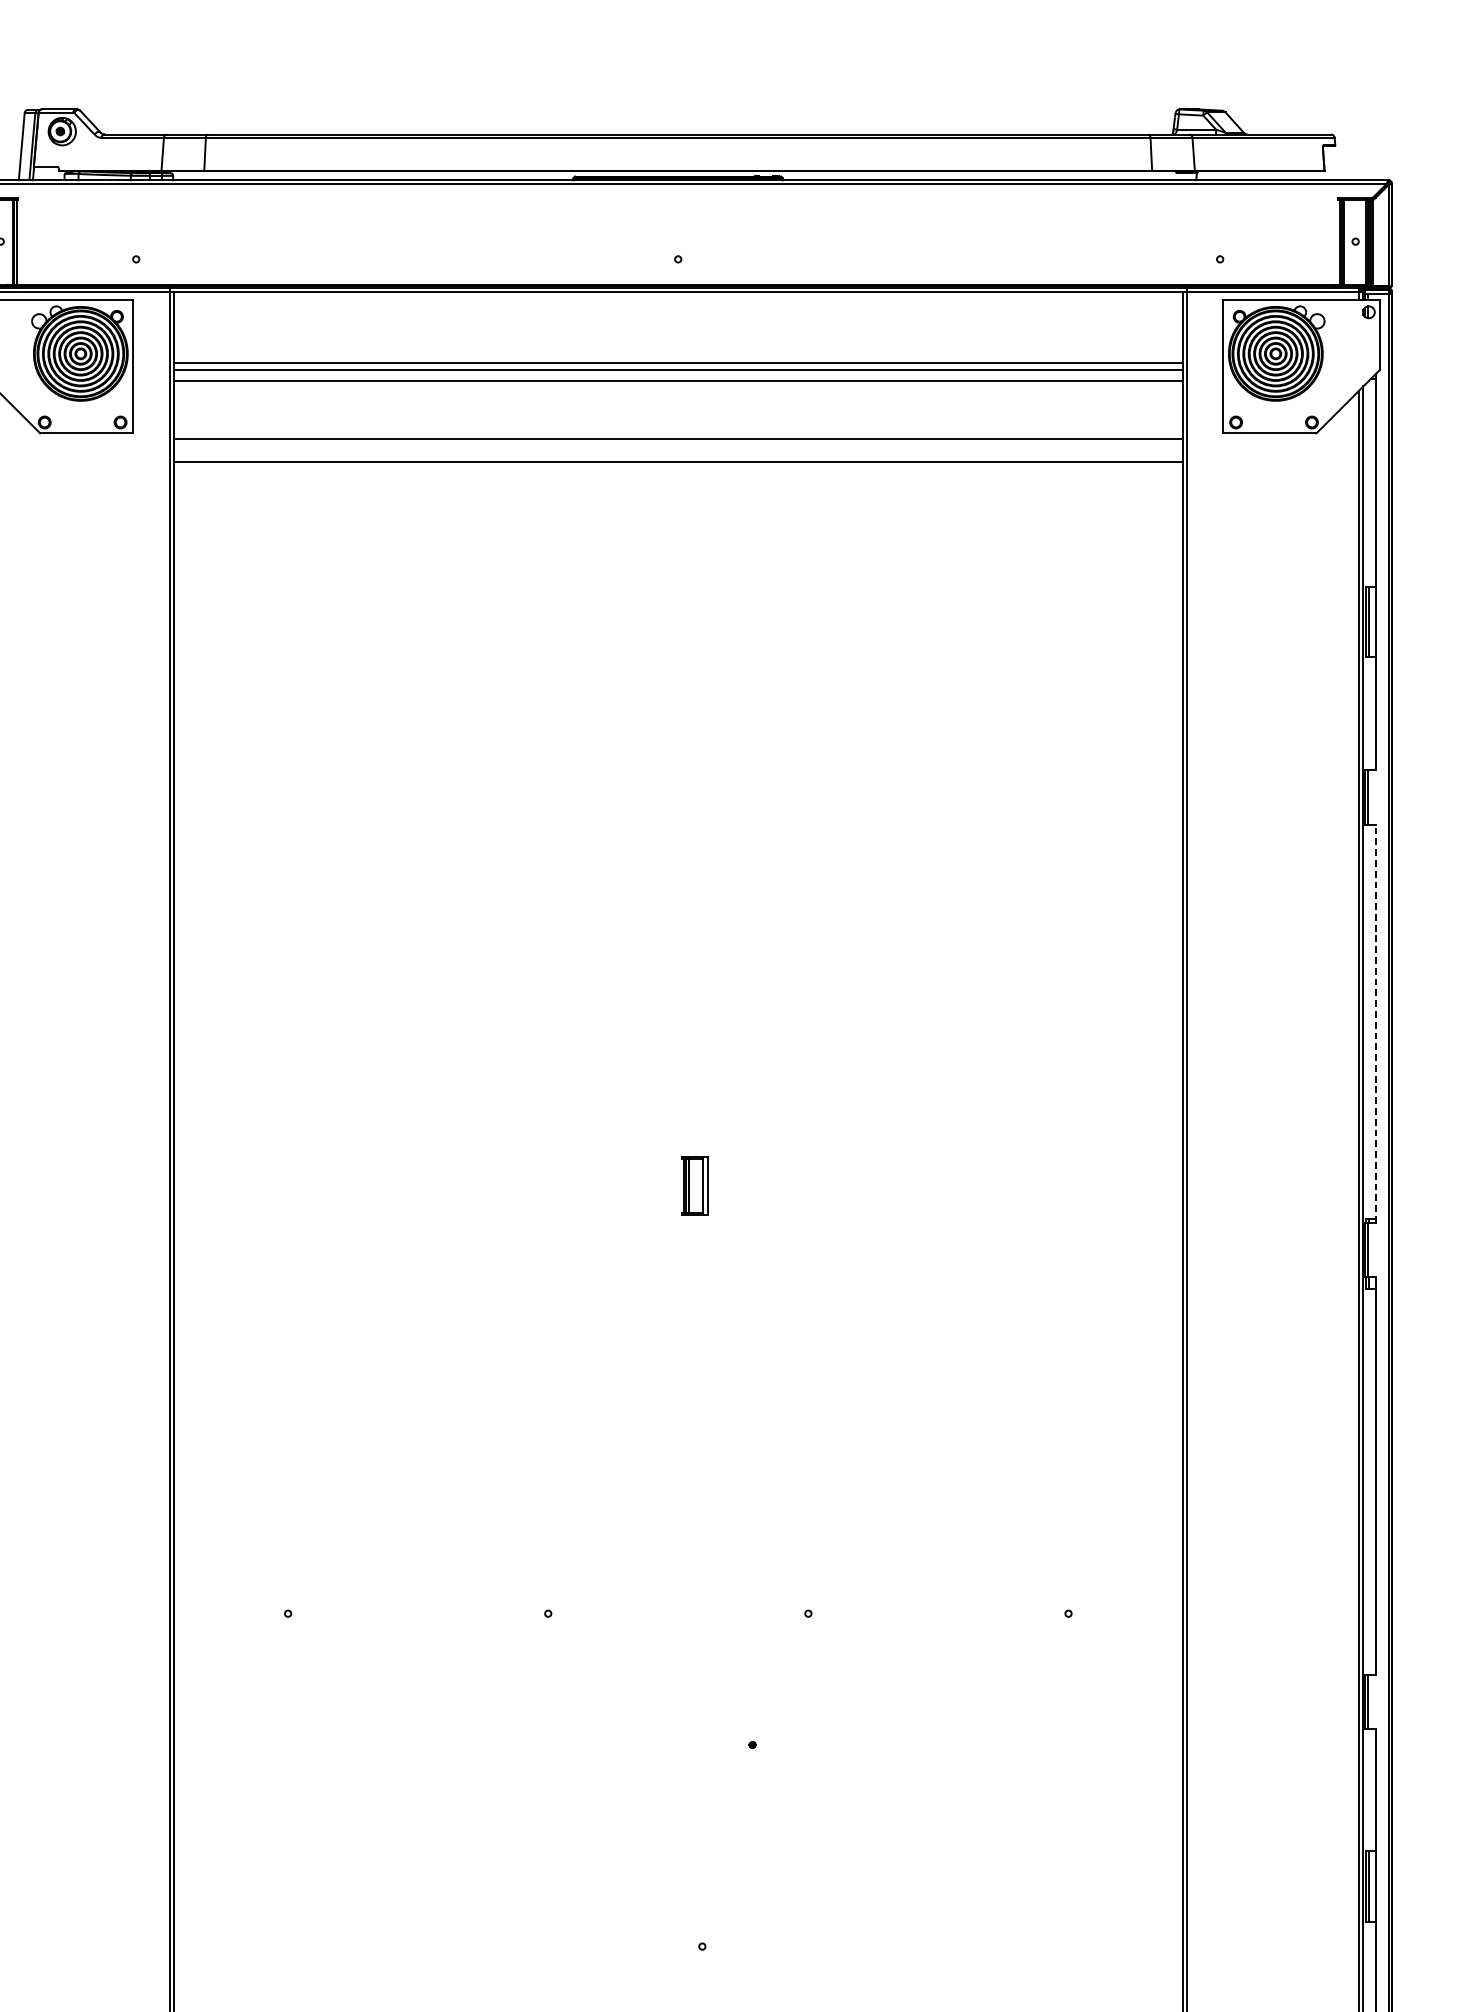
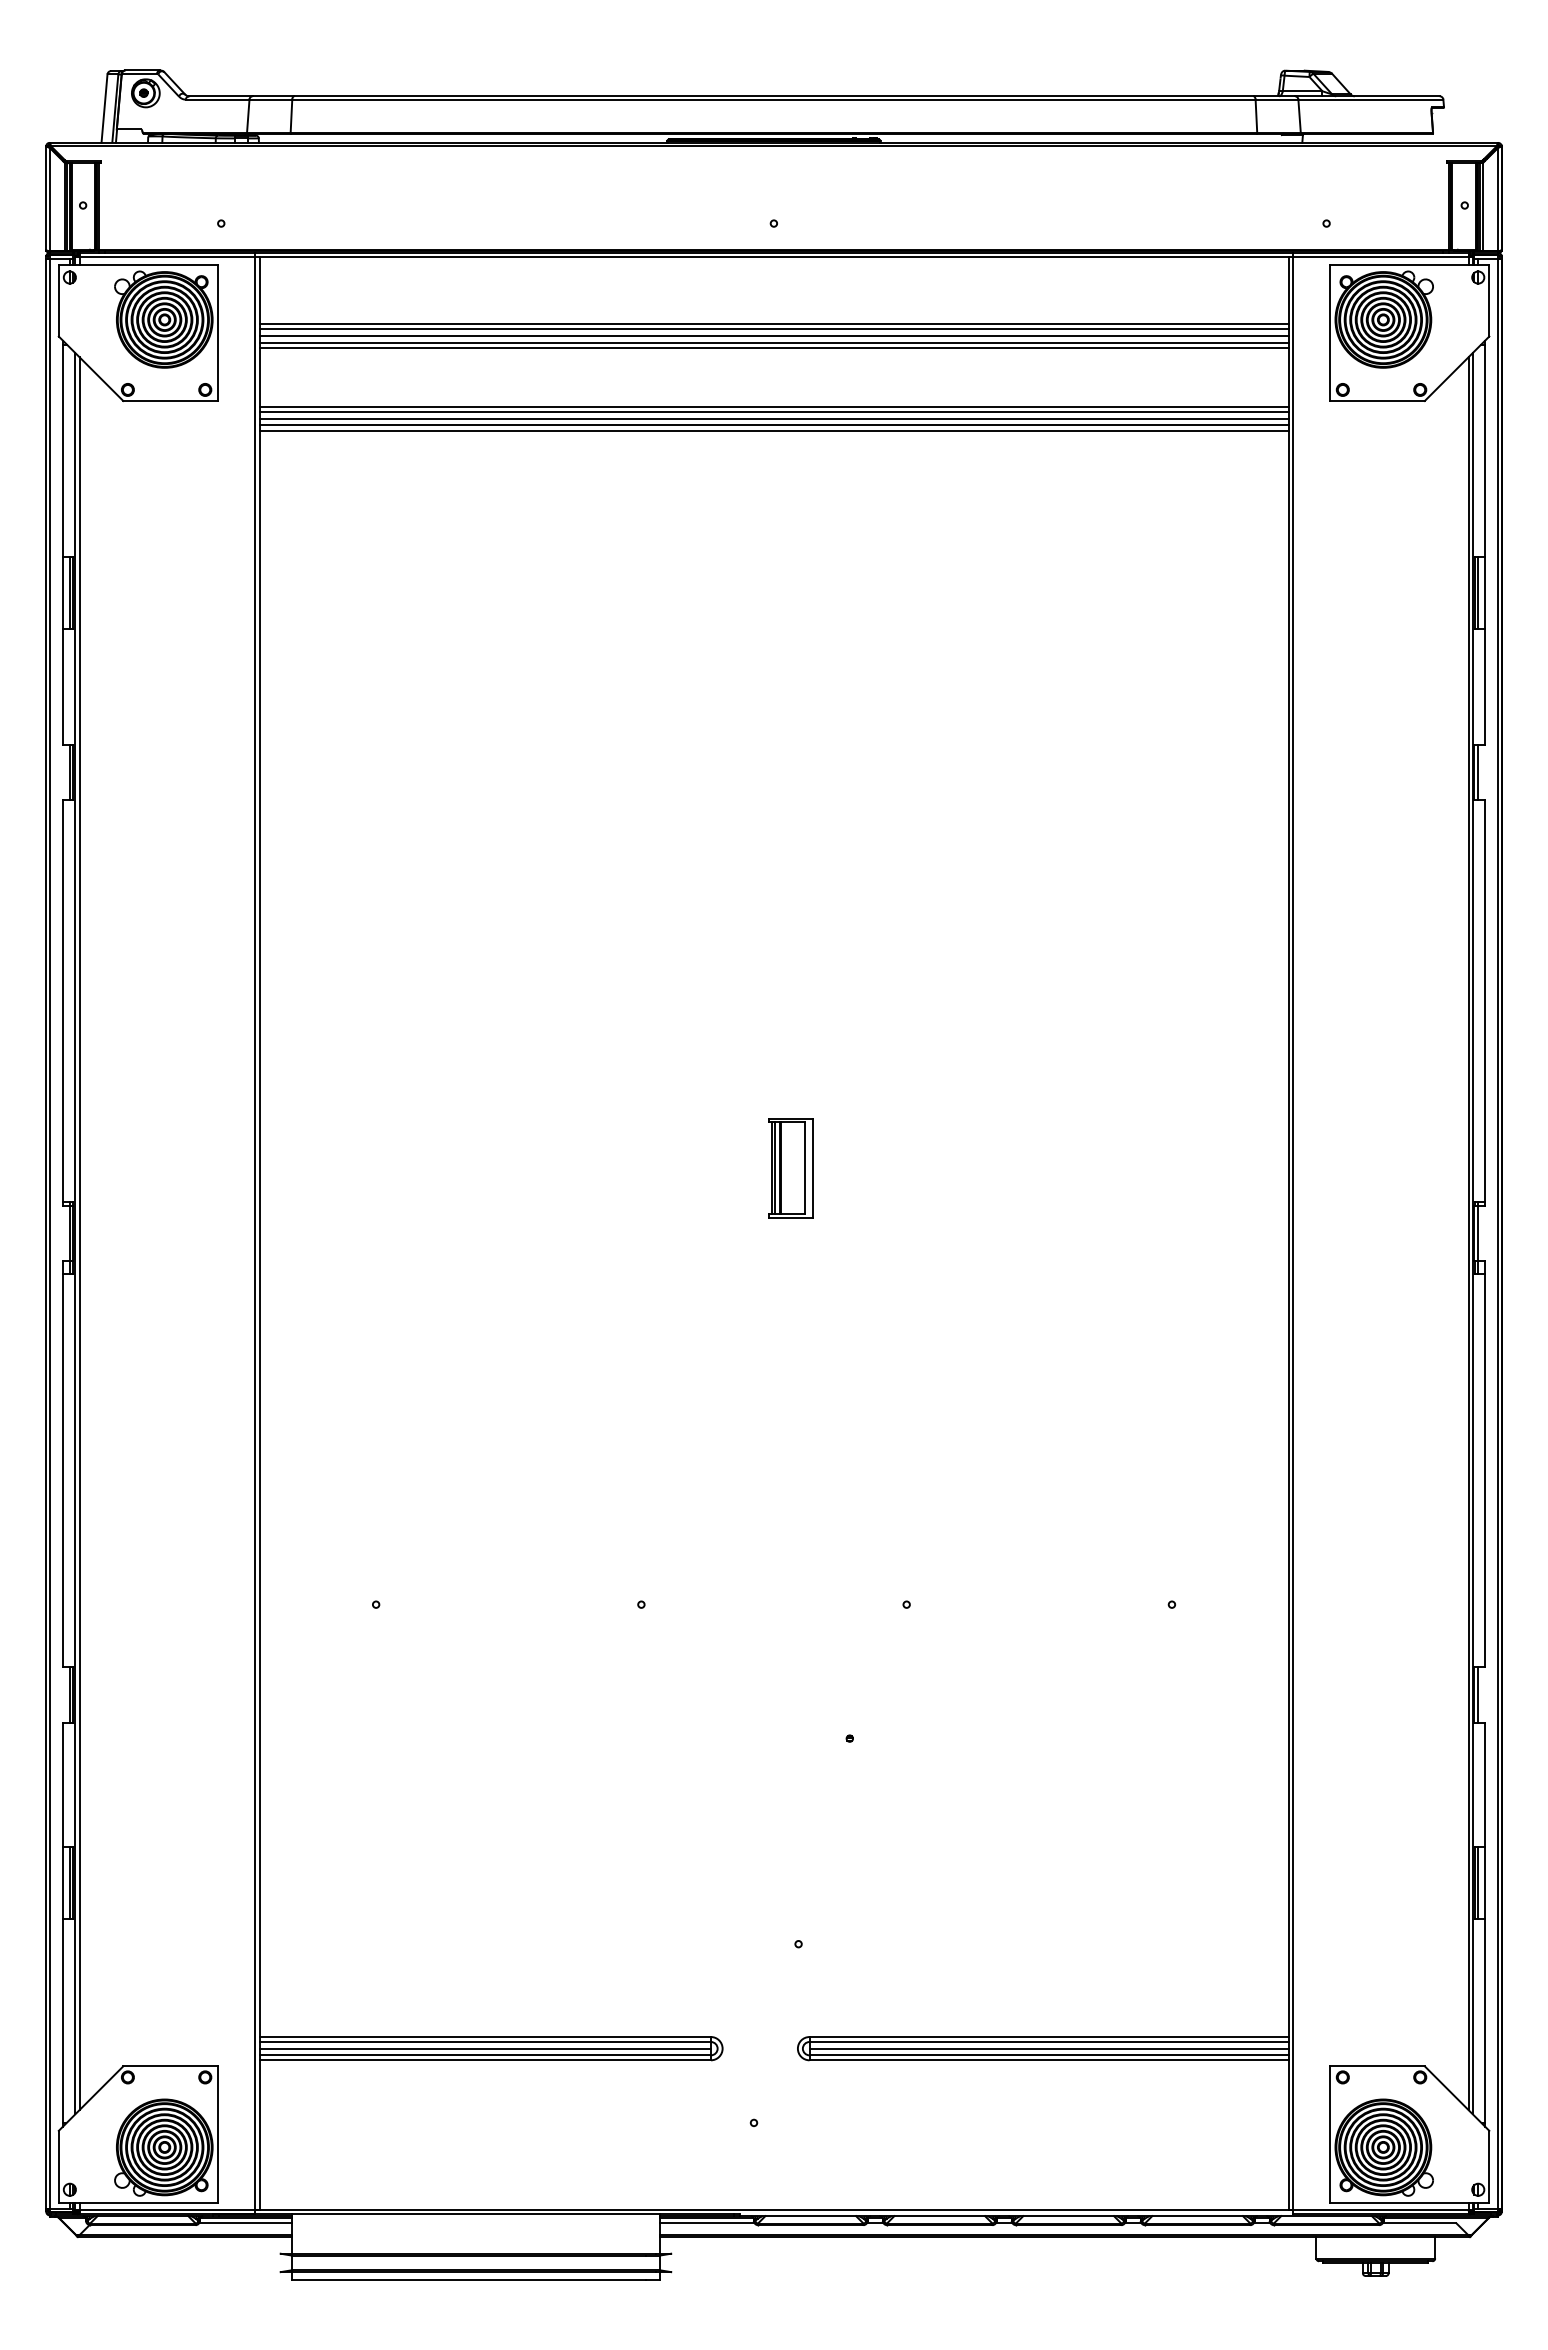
line: (677, 358) -> (773, 324), added
line: (677, 375) -> (773, 342), added
line: (677, 444) -> (773, 412), added
line: (677, 450) -> (773, 418), added
line: (677, 457) -> (773, 425), added
line: (1375, 1023) -> (1485, 1002), dashed -> solid
part: (694, 1185) -> (790, 1168), size x1.67

